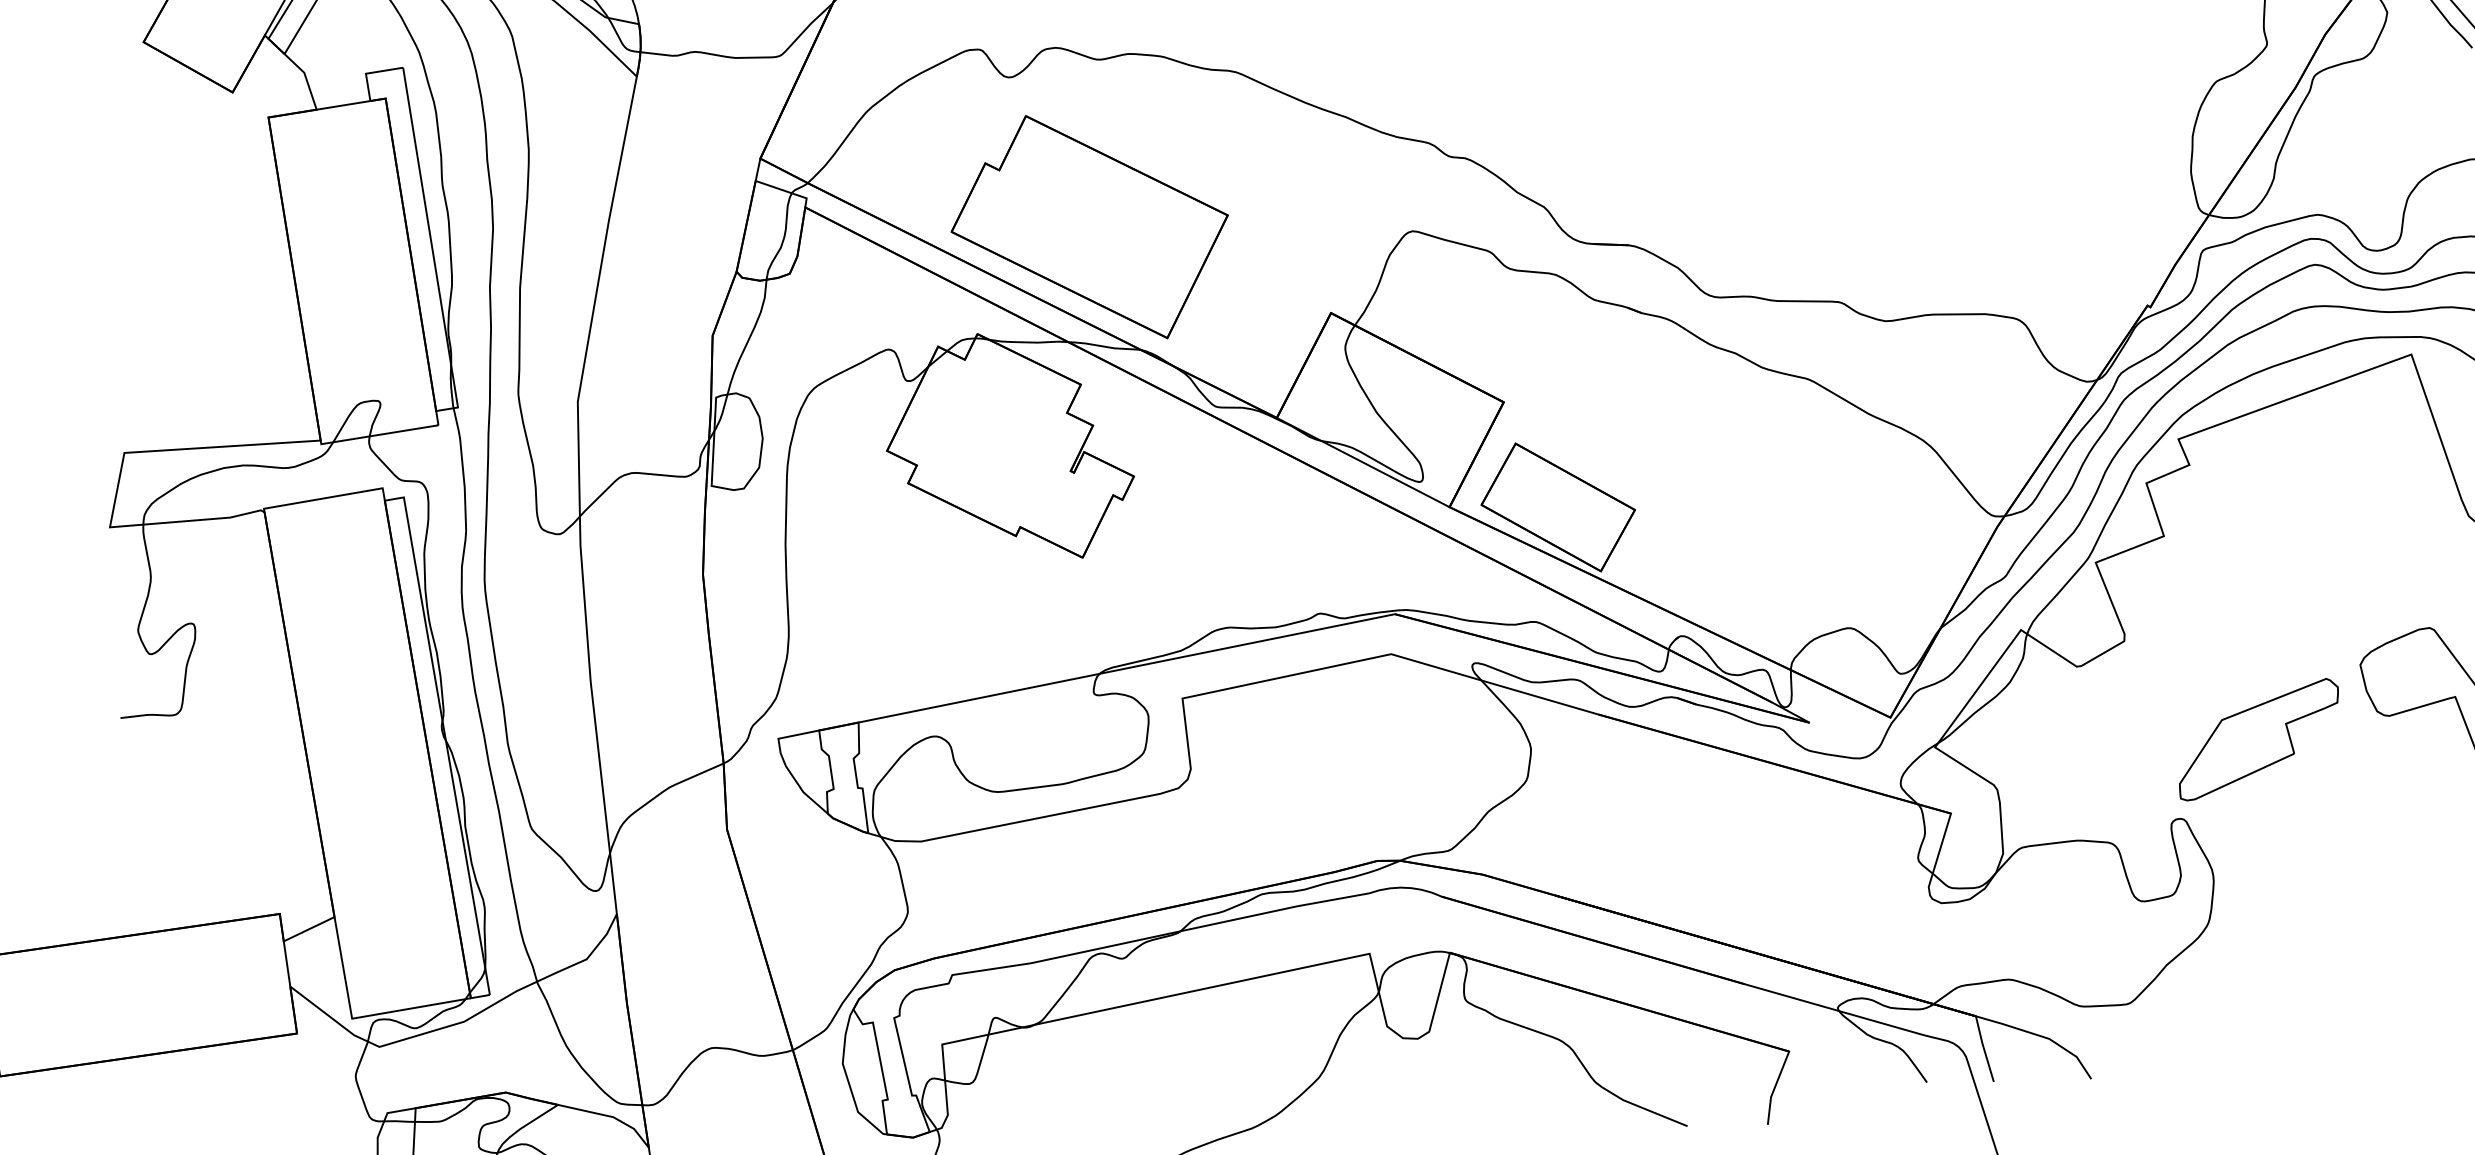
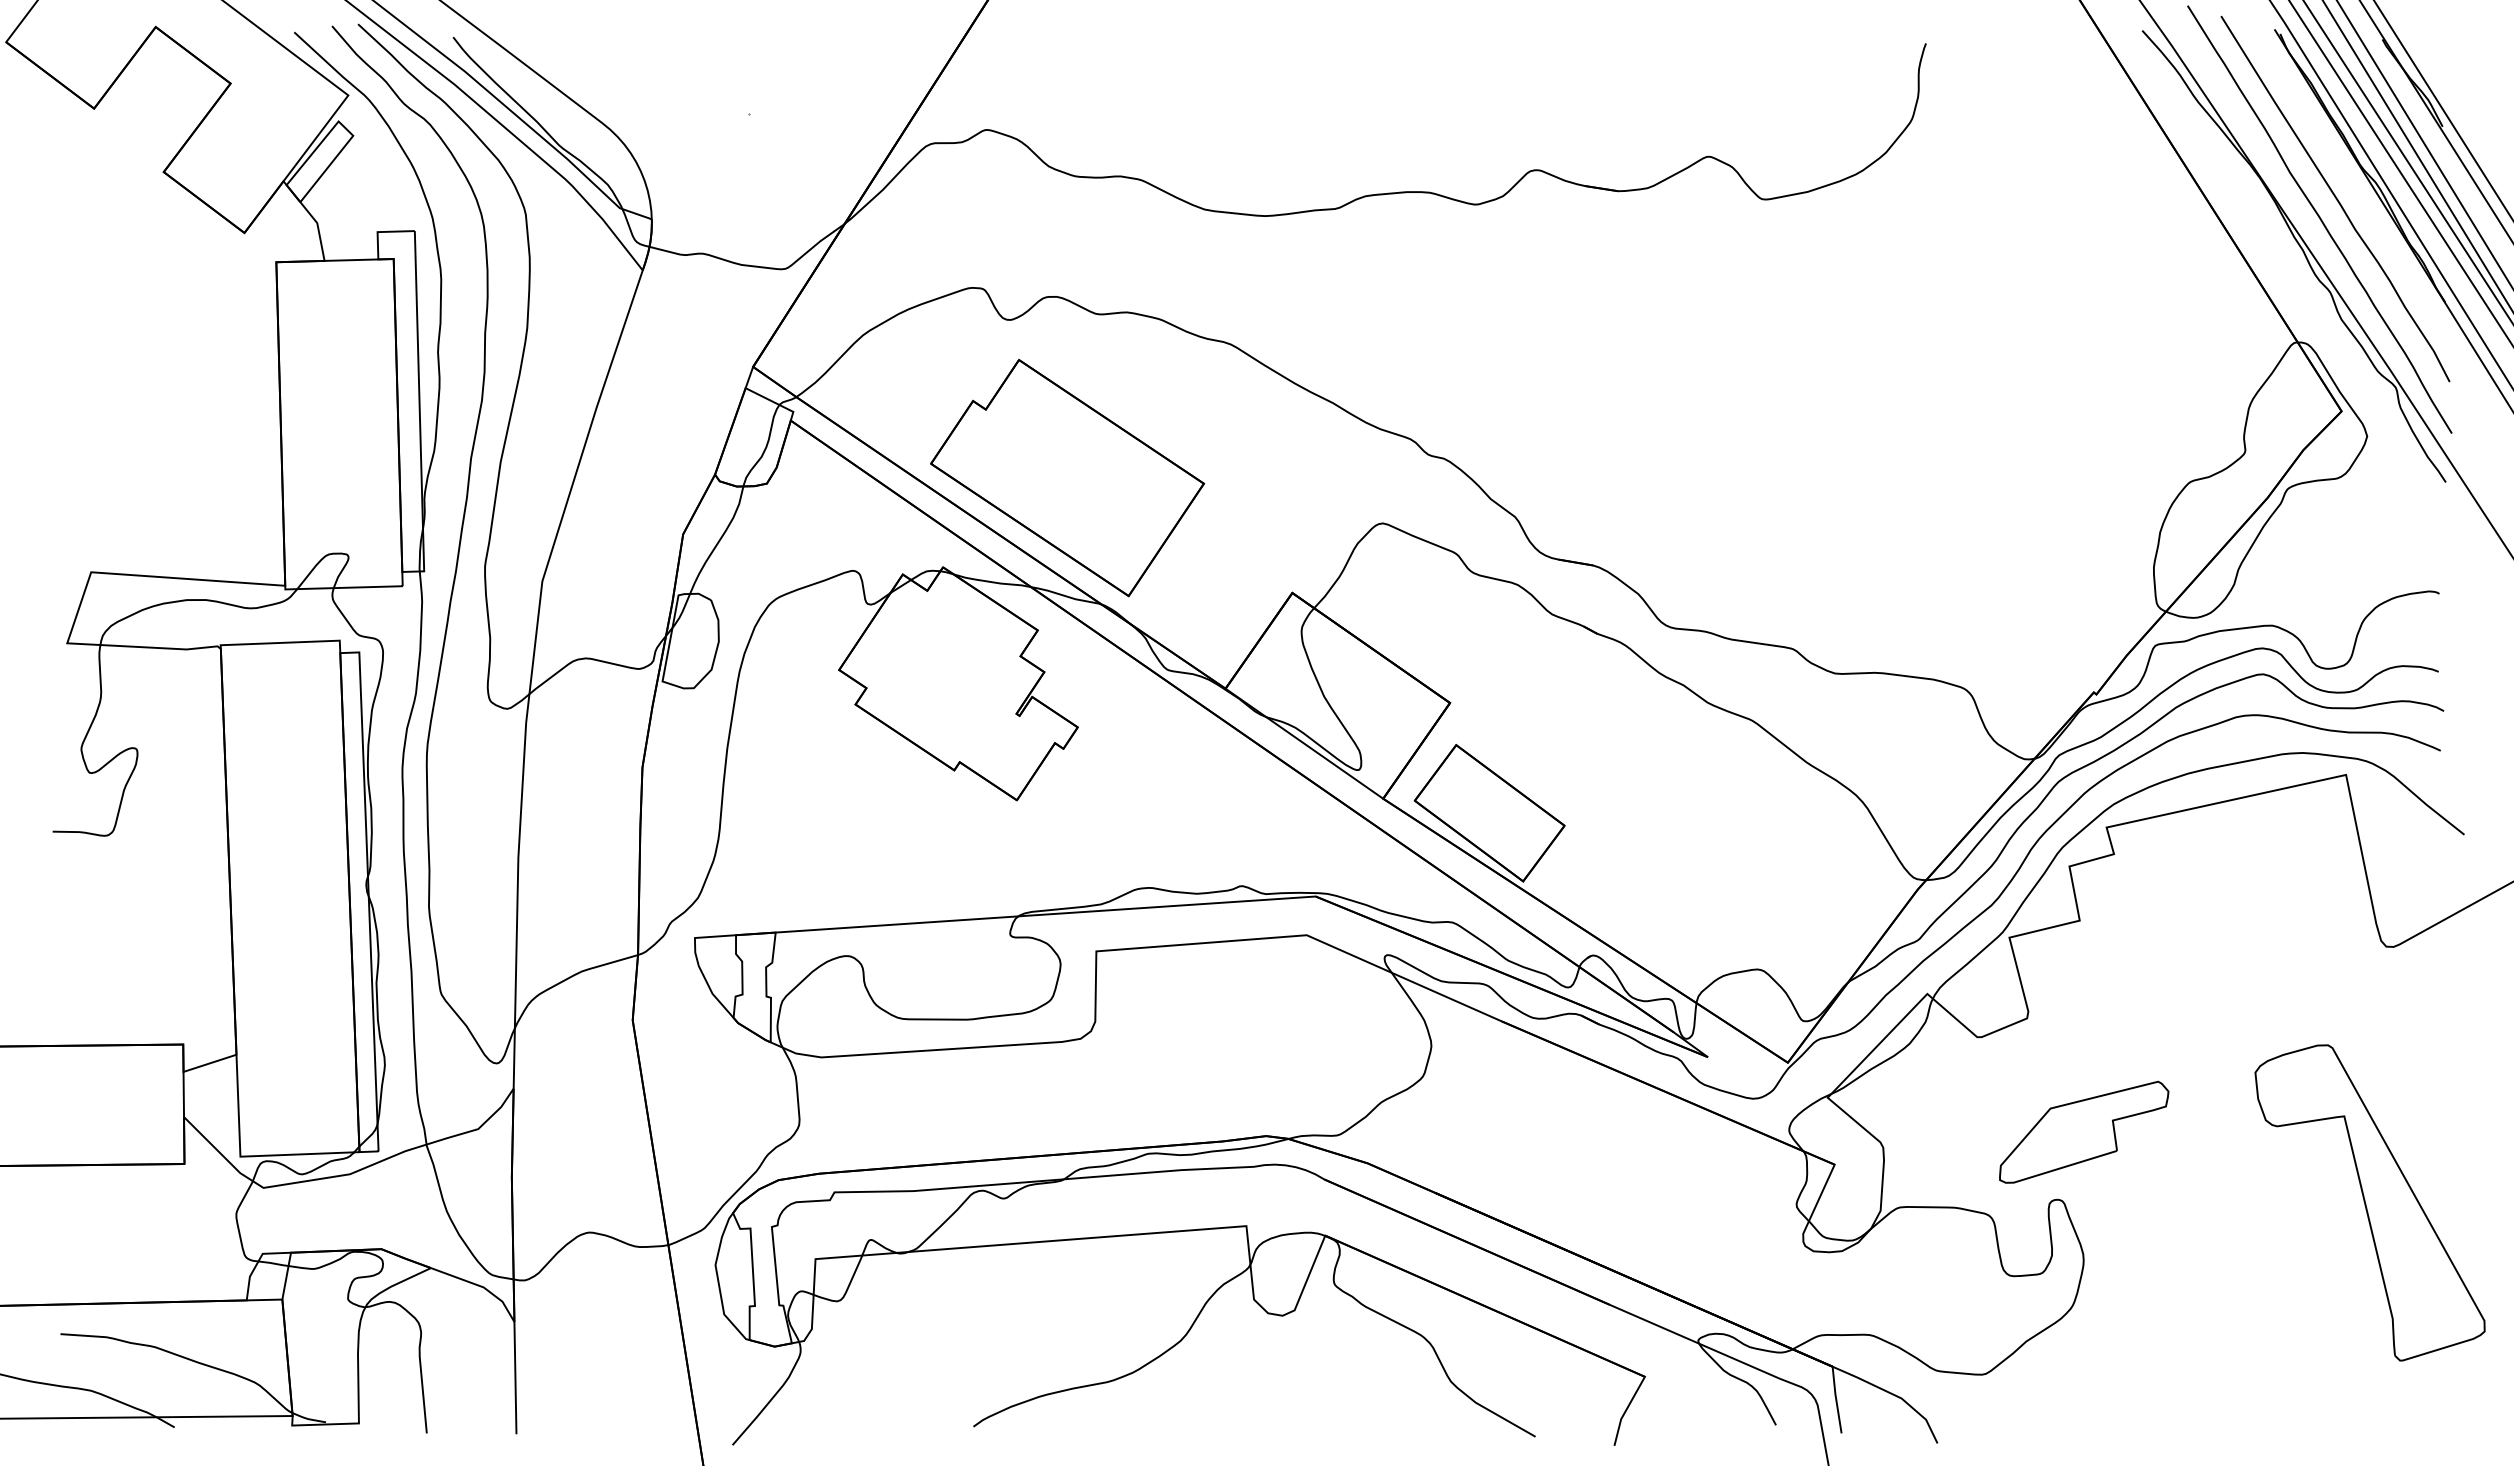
part: (2259, 738) -> (2084, 1131), moved

